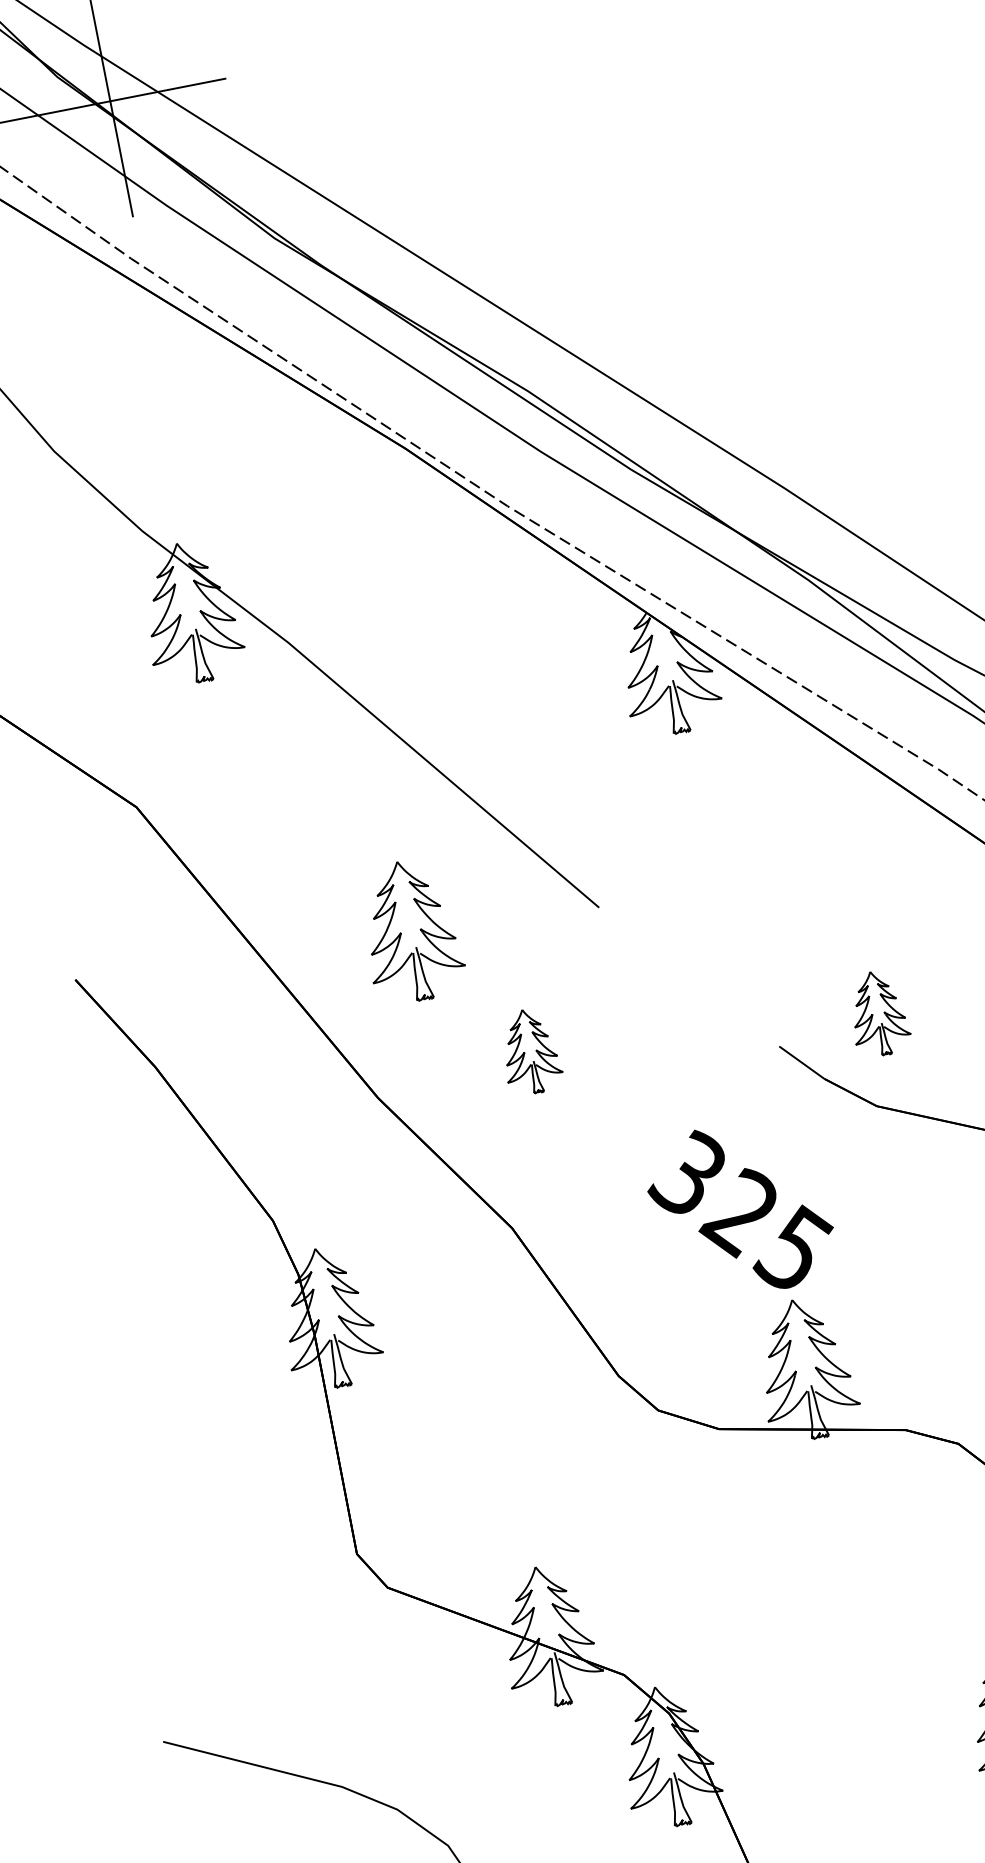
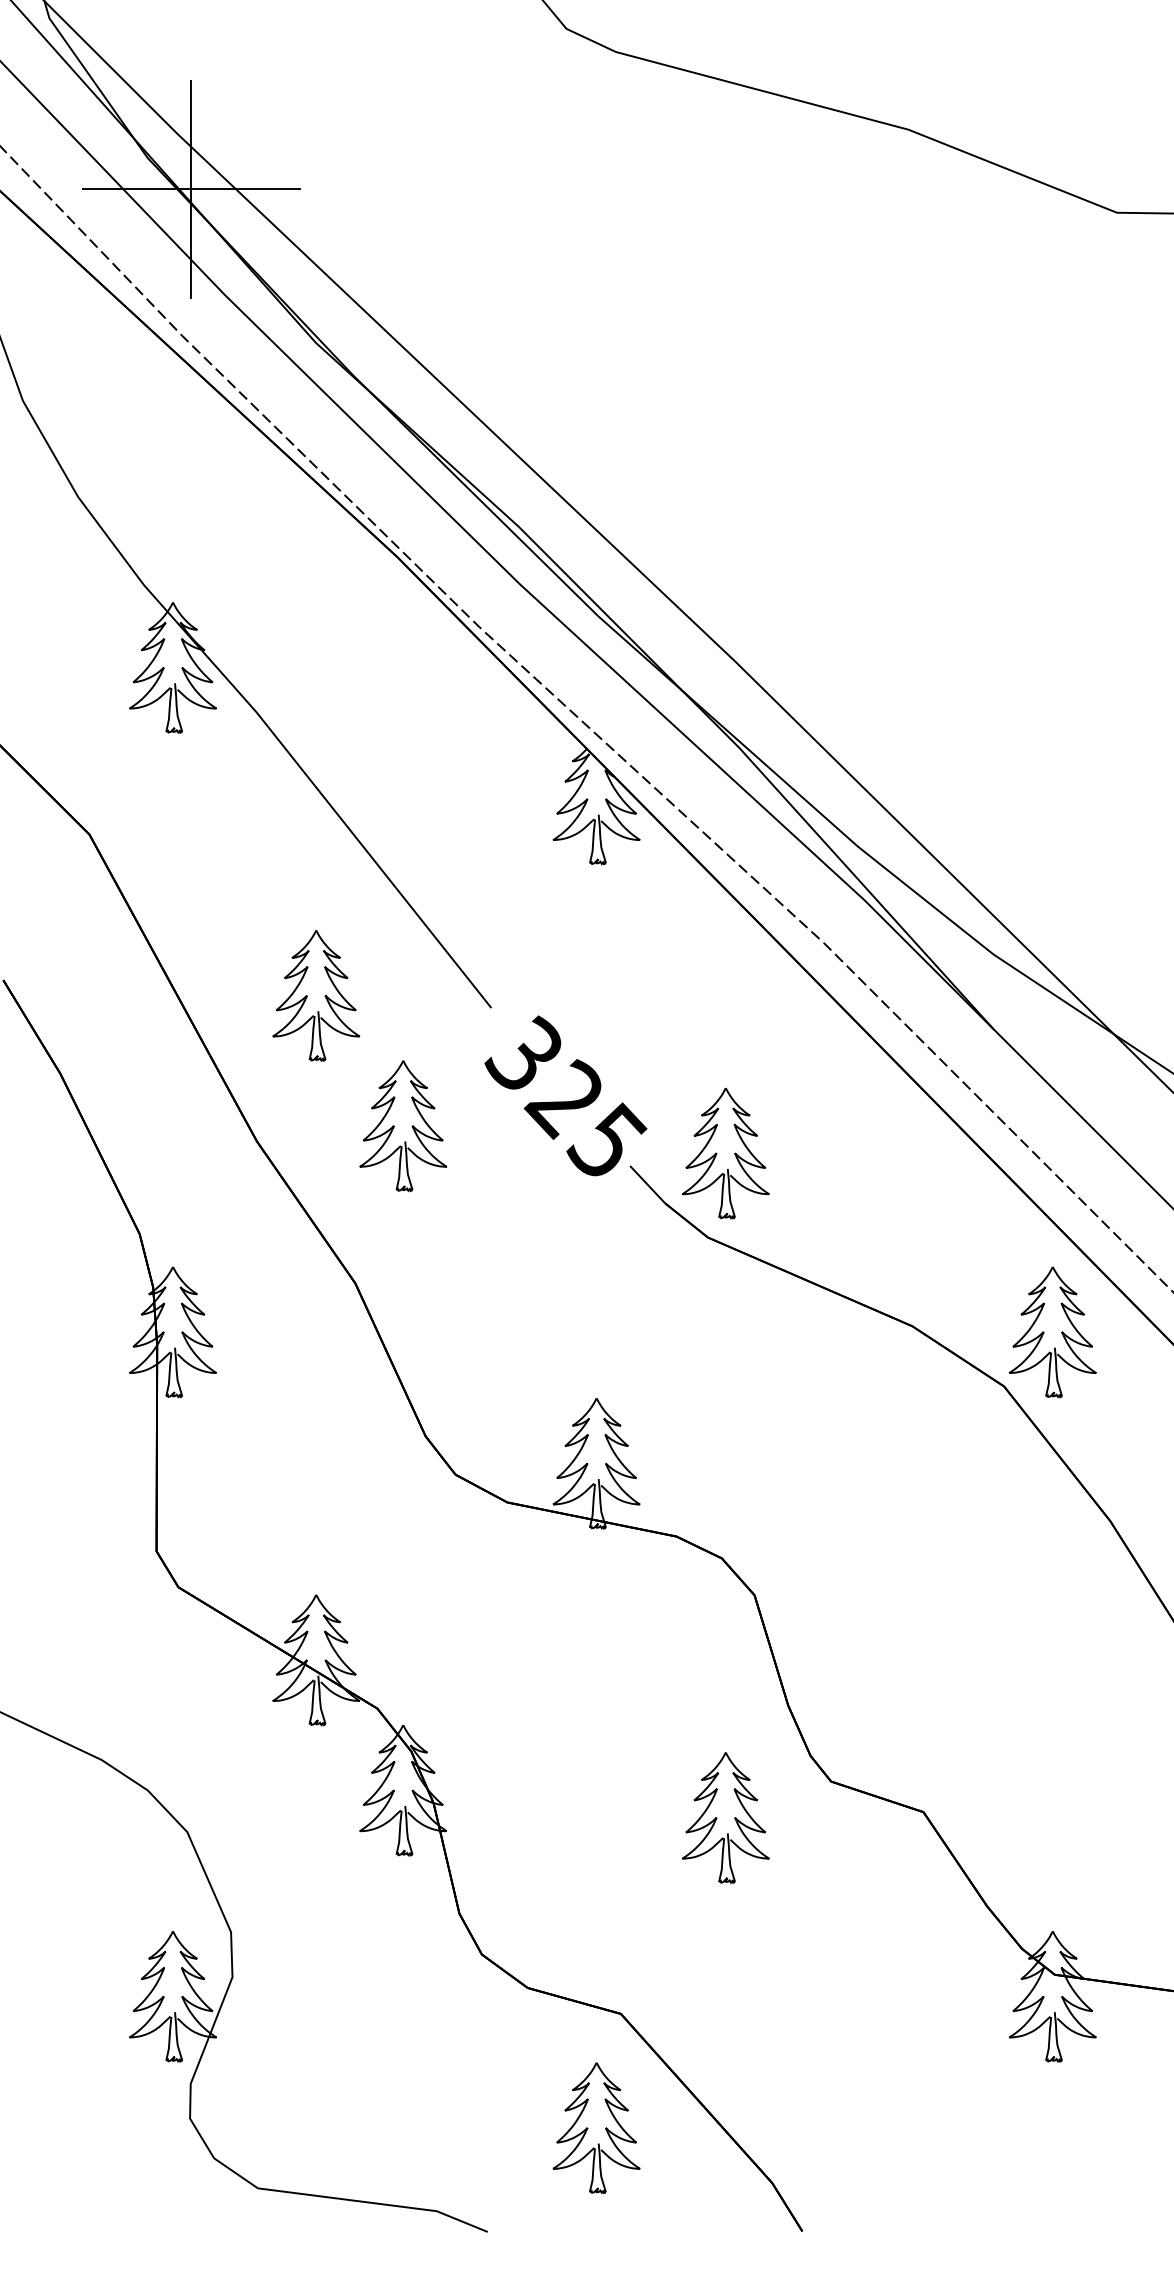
part: (877, 1013) -> (725, 1153), size x1.67
part: (530, 1051) -> (403, 1126), size x1.67
text: (740, 1209) -> (565, 1095), moved

